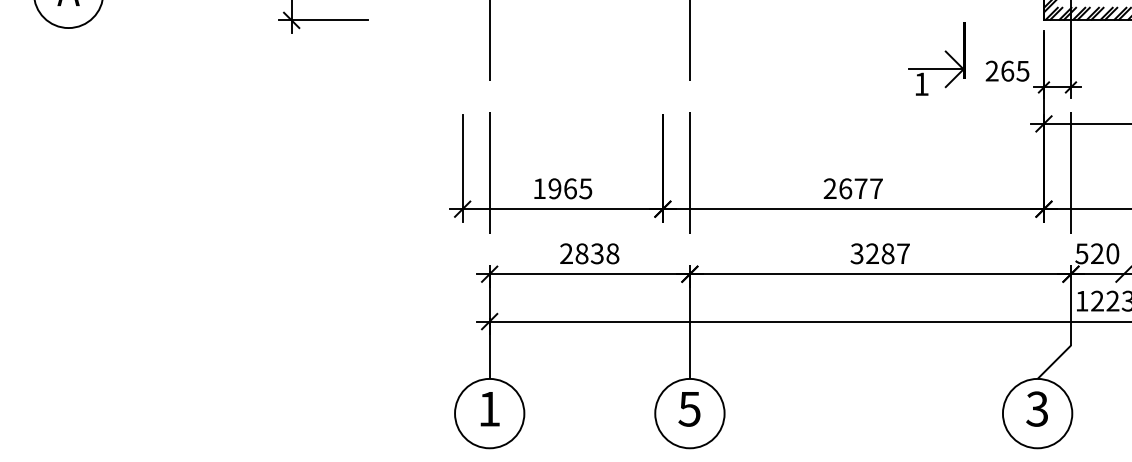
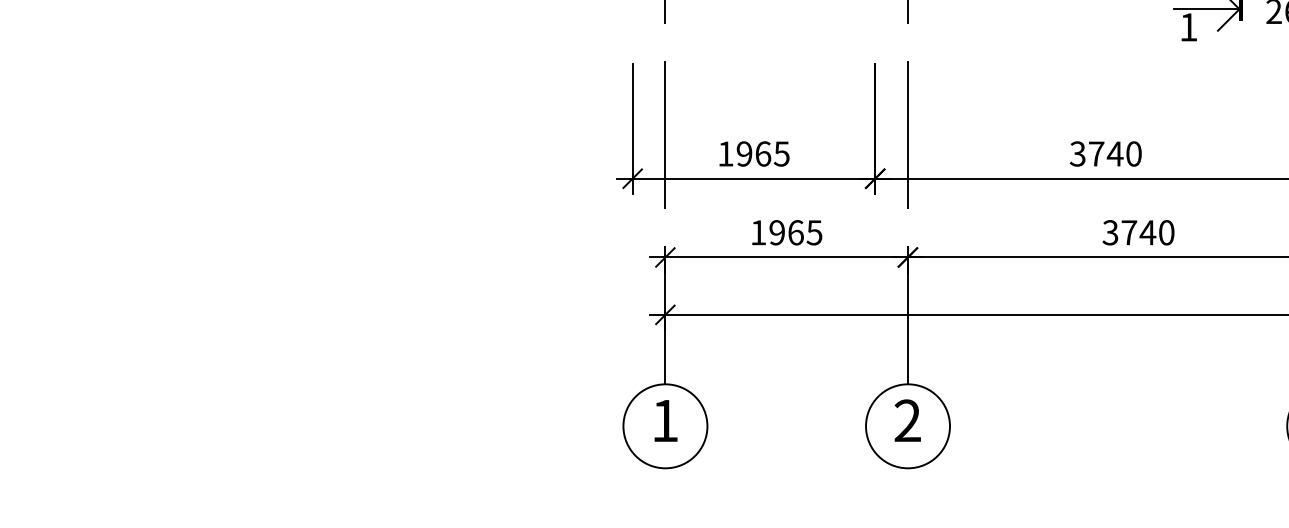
text: (852, 188) -> (1104, 153), 2677 -> 3740
text: (589, 253) -> (786, 232), 2838 -> 1965
text: (887, 253) -> (1147, 232), 3287 -> 3740
text: (689, 408) -> (907, 420), 5 -> 2

